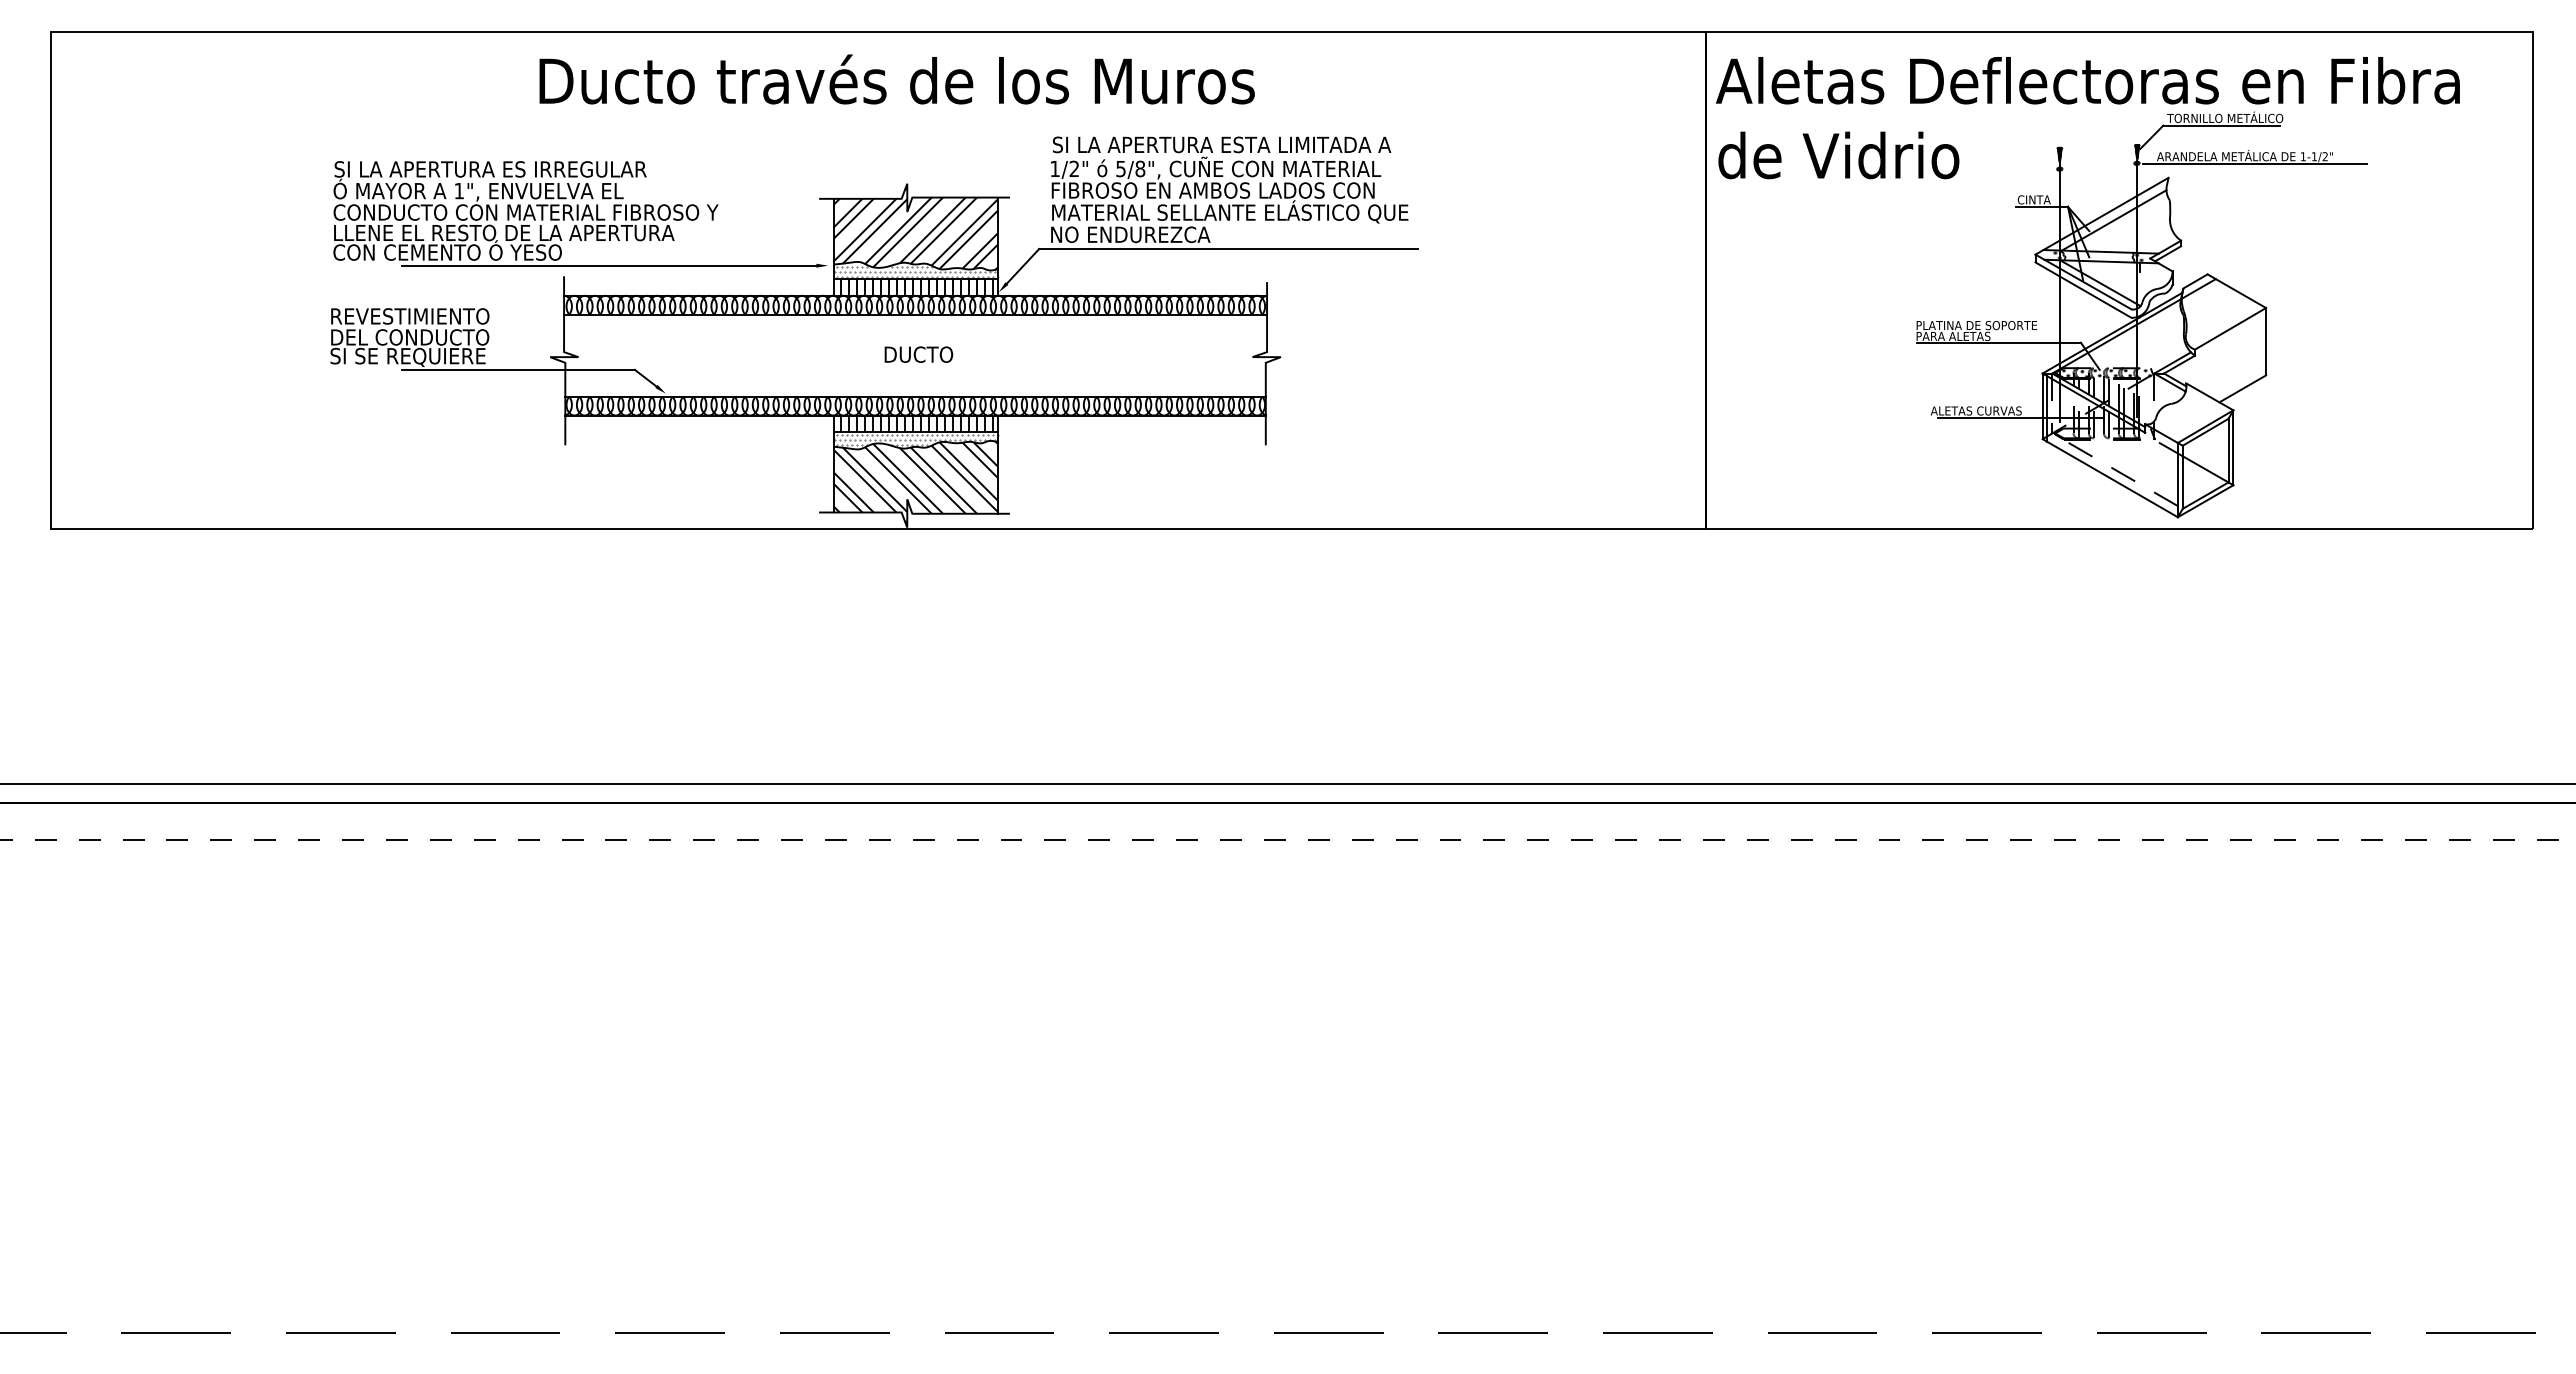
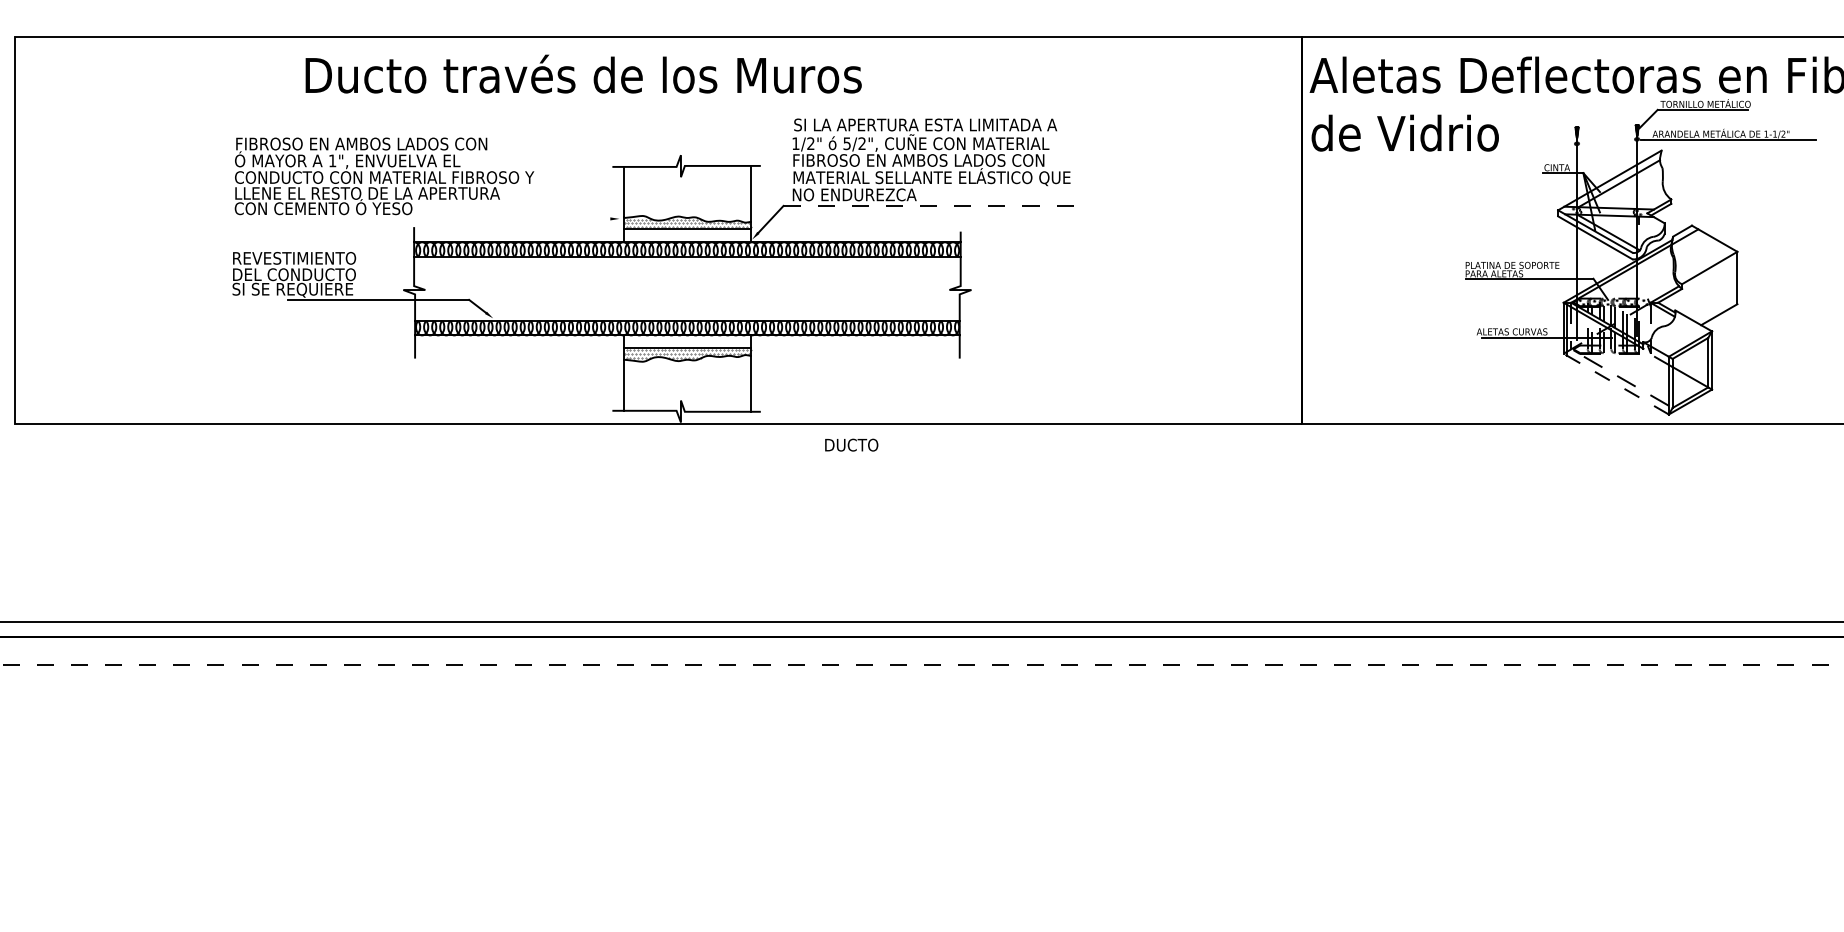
text: (896, 79) -> (583, 74), moved
text: (1140, 168) -> (862, 143), 5/8", -> 5/2",
text: (496, 169) -> (361, 144), SI LA APERTURA ES IRREGULAR -> FIBROSO EN AMBOS LADOS CON
hatch: (915, 228) -> (687, 189), removed
line: (1229, 249) -> (931, 206), solid -> dashed
line: (609, 265) -> (449, 218), removed
hatch: (916, 287) -> (688, 235), removed
text: (918, 354) -> (851, 445), moved
hatch: (916, 423) -> (688, 341), removed
line: (2109, 477) -> (1615, 383), solid -> dashed
hatch: (915, 482) -> (687, 387), removed

